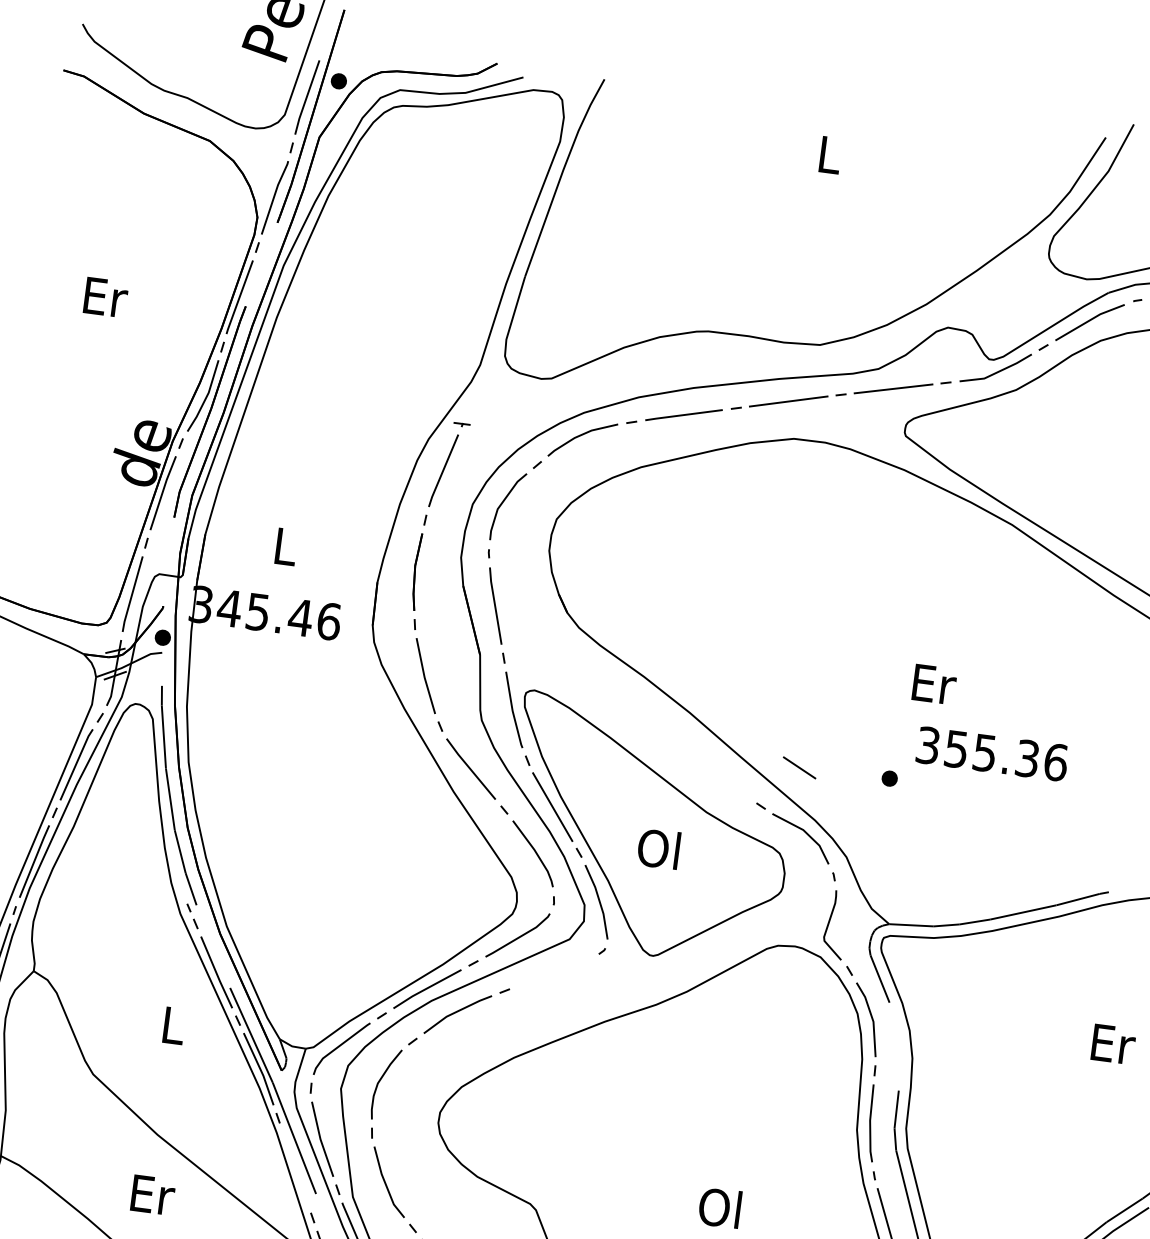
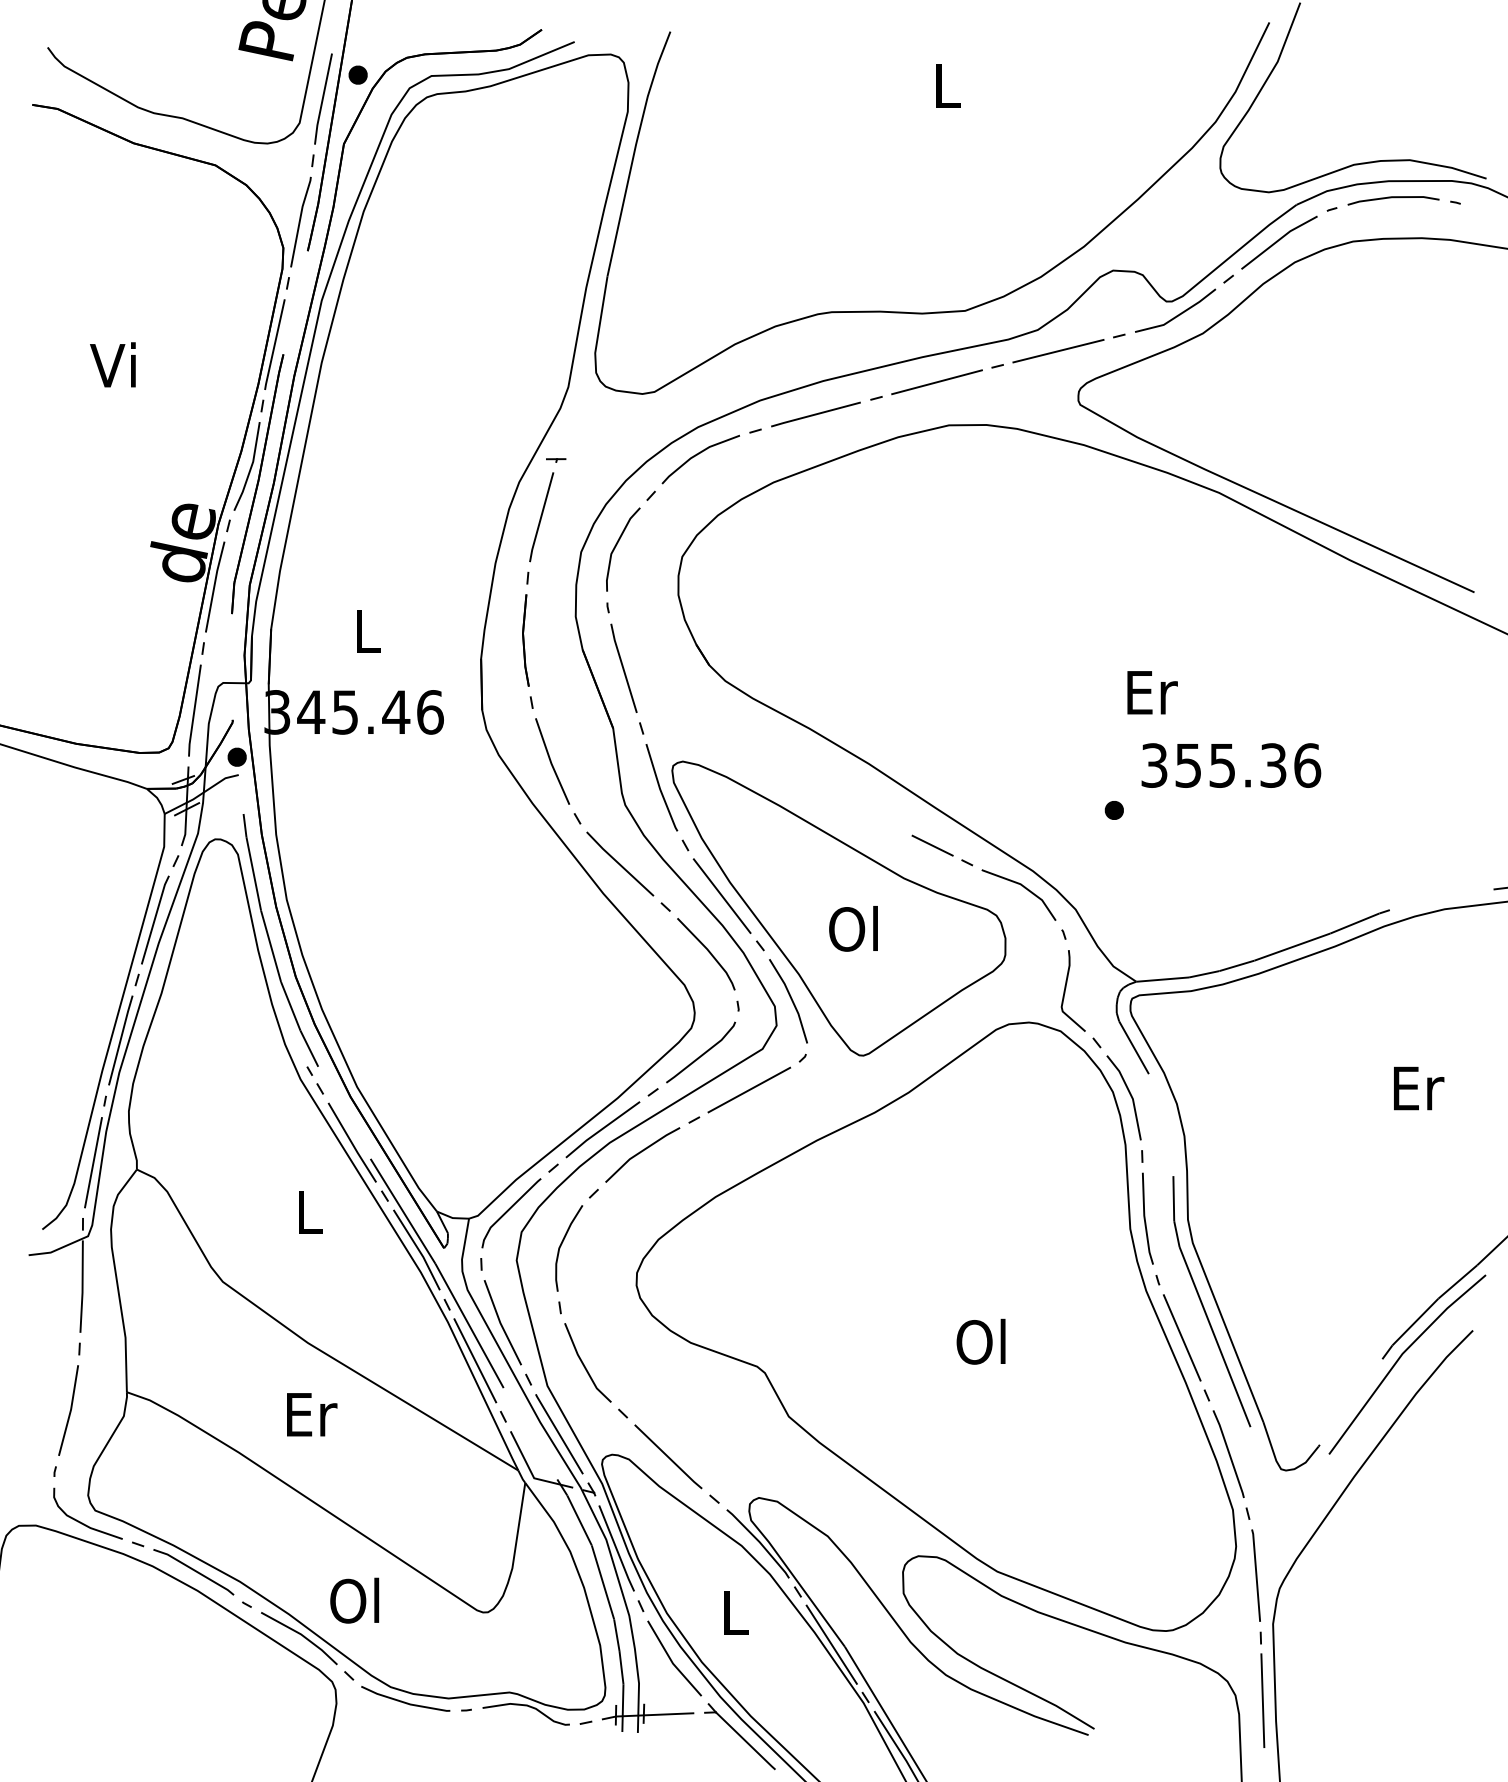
text: (105, 296) -> (116, 364), Er -> Vi
line: (799, 767) -> (932, 845), moved
line: (554, 971) -> (749, 1089), added
line: (295, 1167) -> (475, 1360), added

